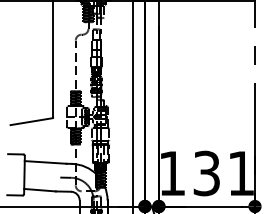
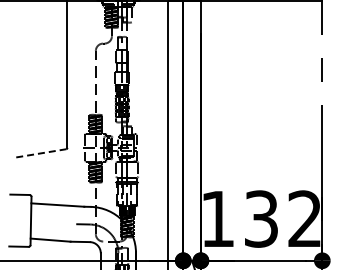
line: (31, 121) -> (40, 153), solid -> dashed
text: (240, 173) -> (304, 218), 131 -> 132

